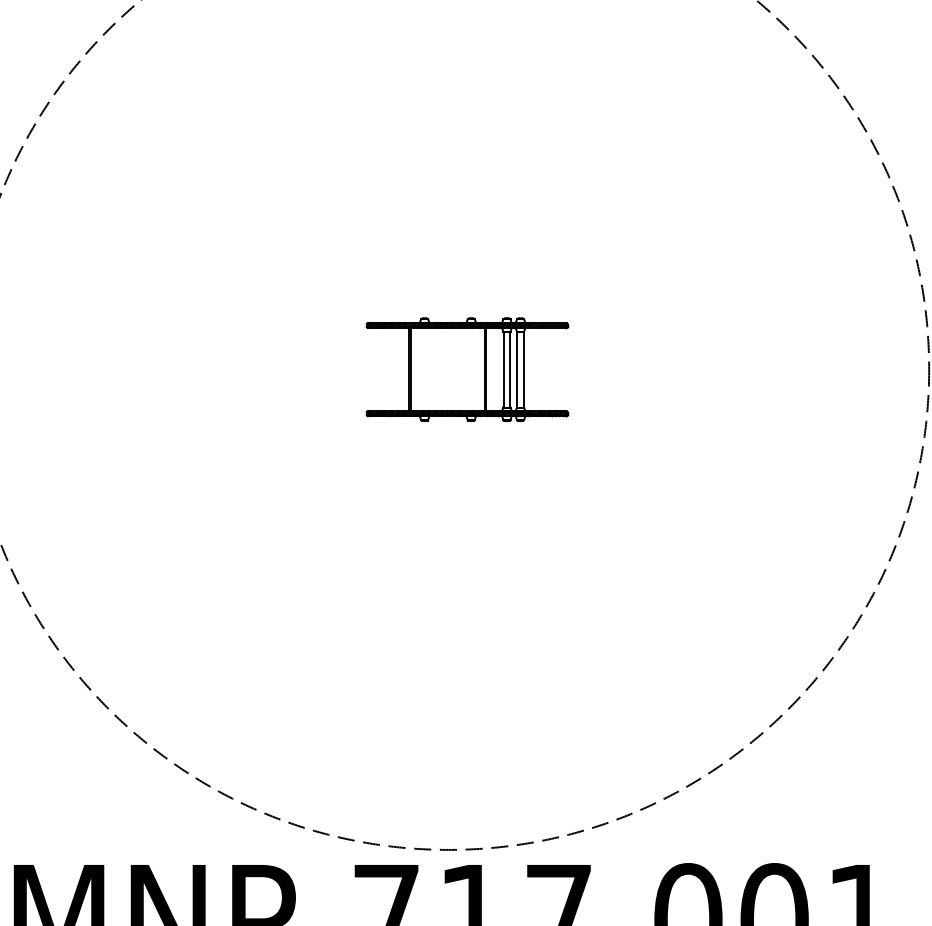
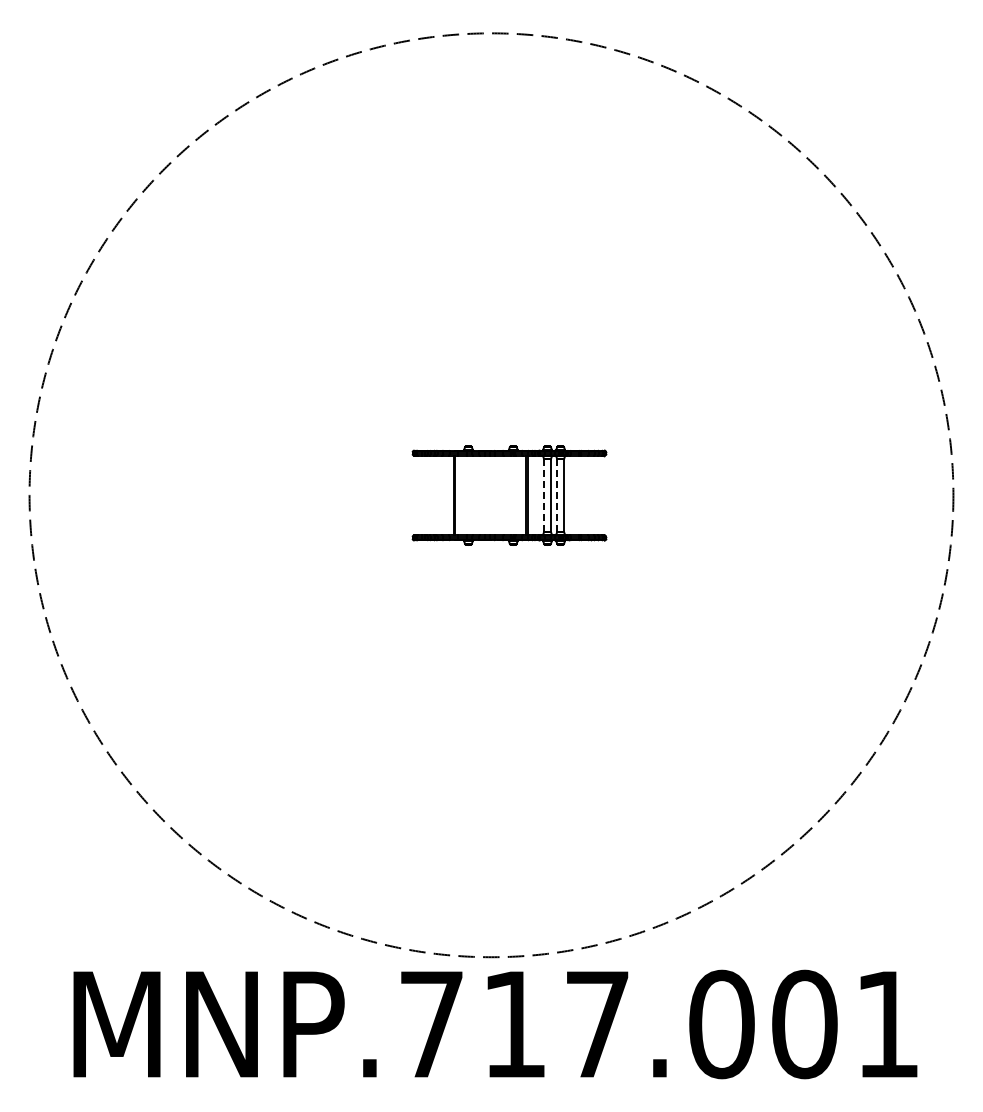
line: (503, 370) -> (544, 496), solid -> dashed
line: (517, 370) -> (557, 496), solid -> dashed

